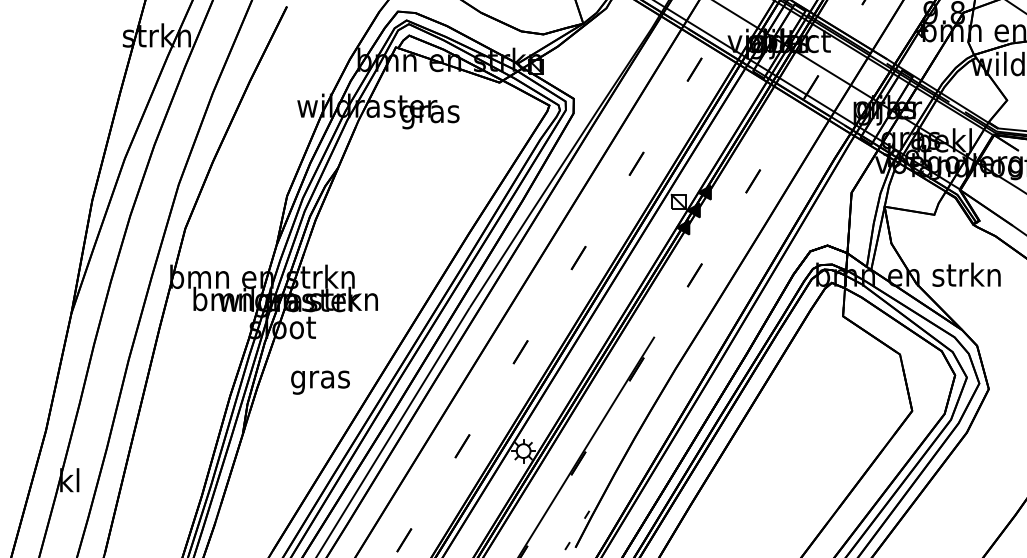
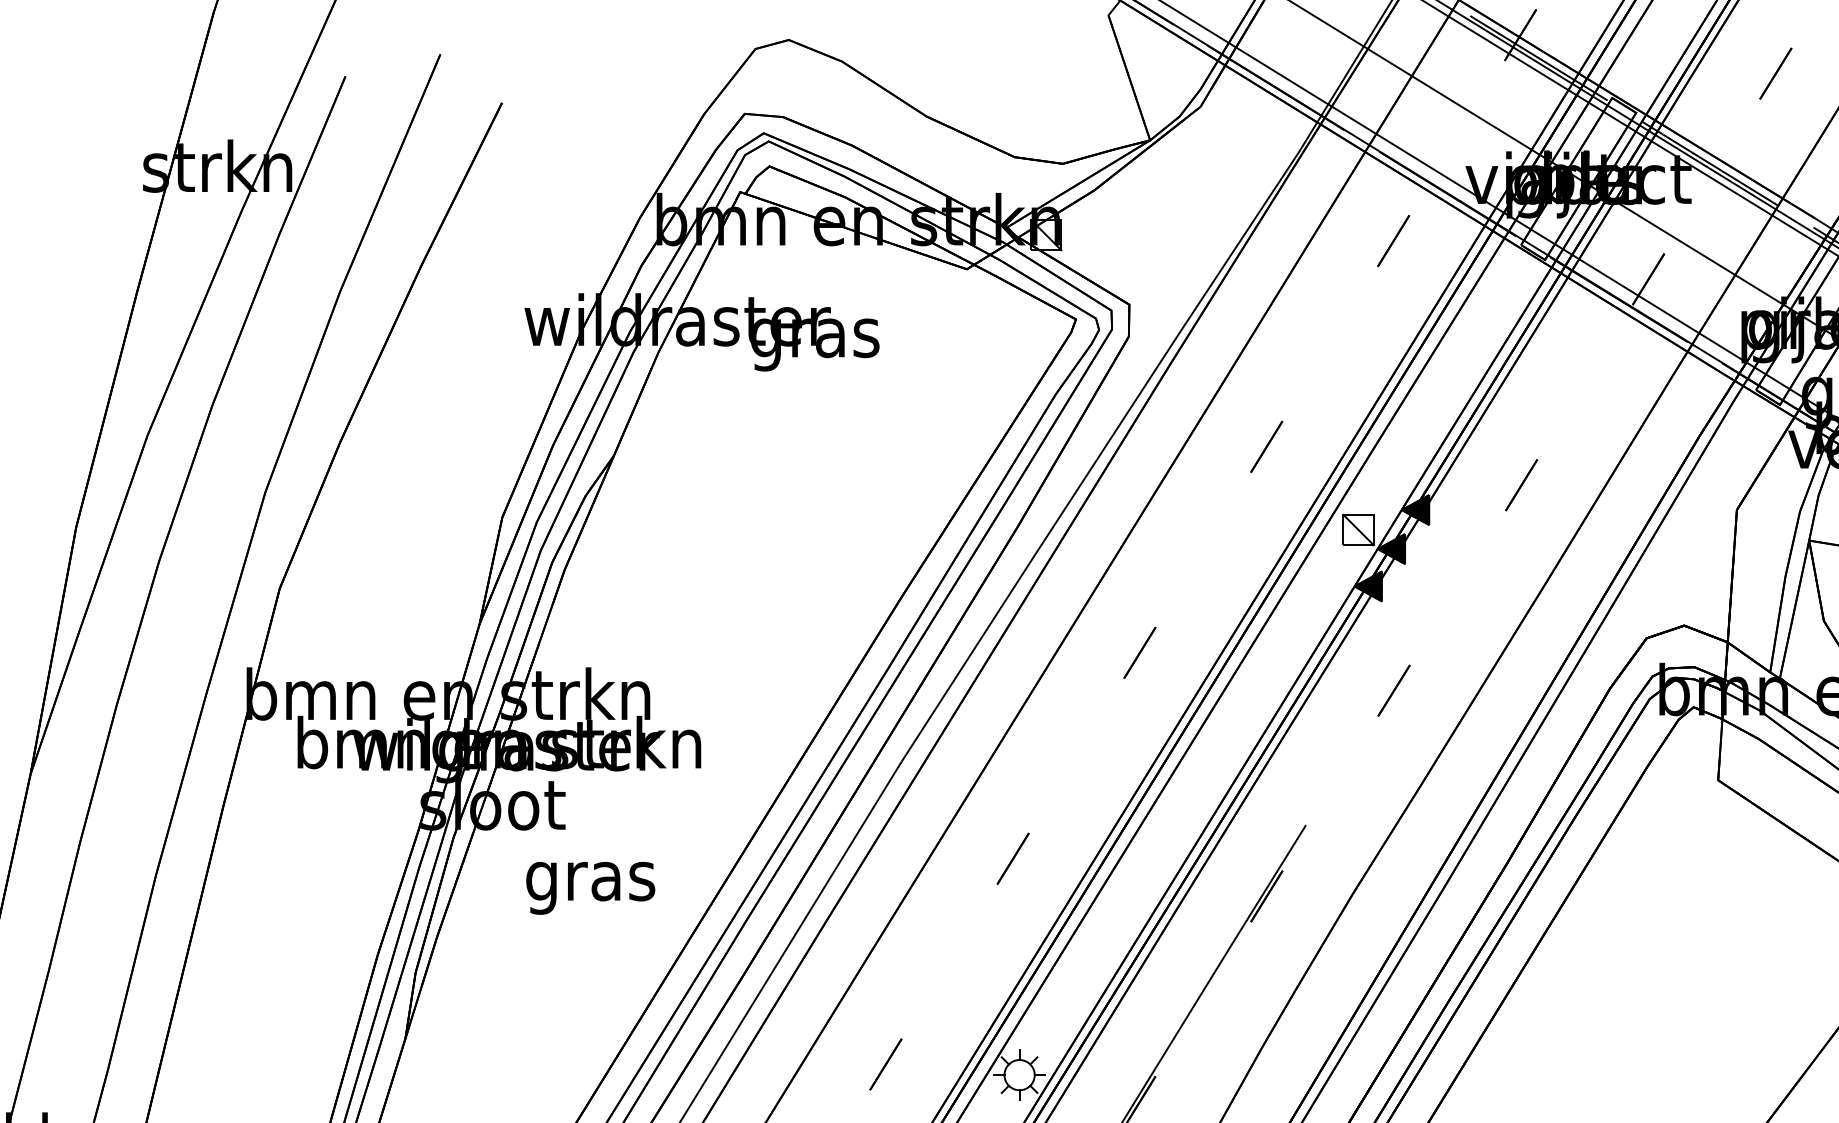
text: (320, 382) -> (590, 887), moved

